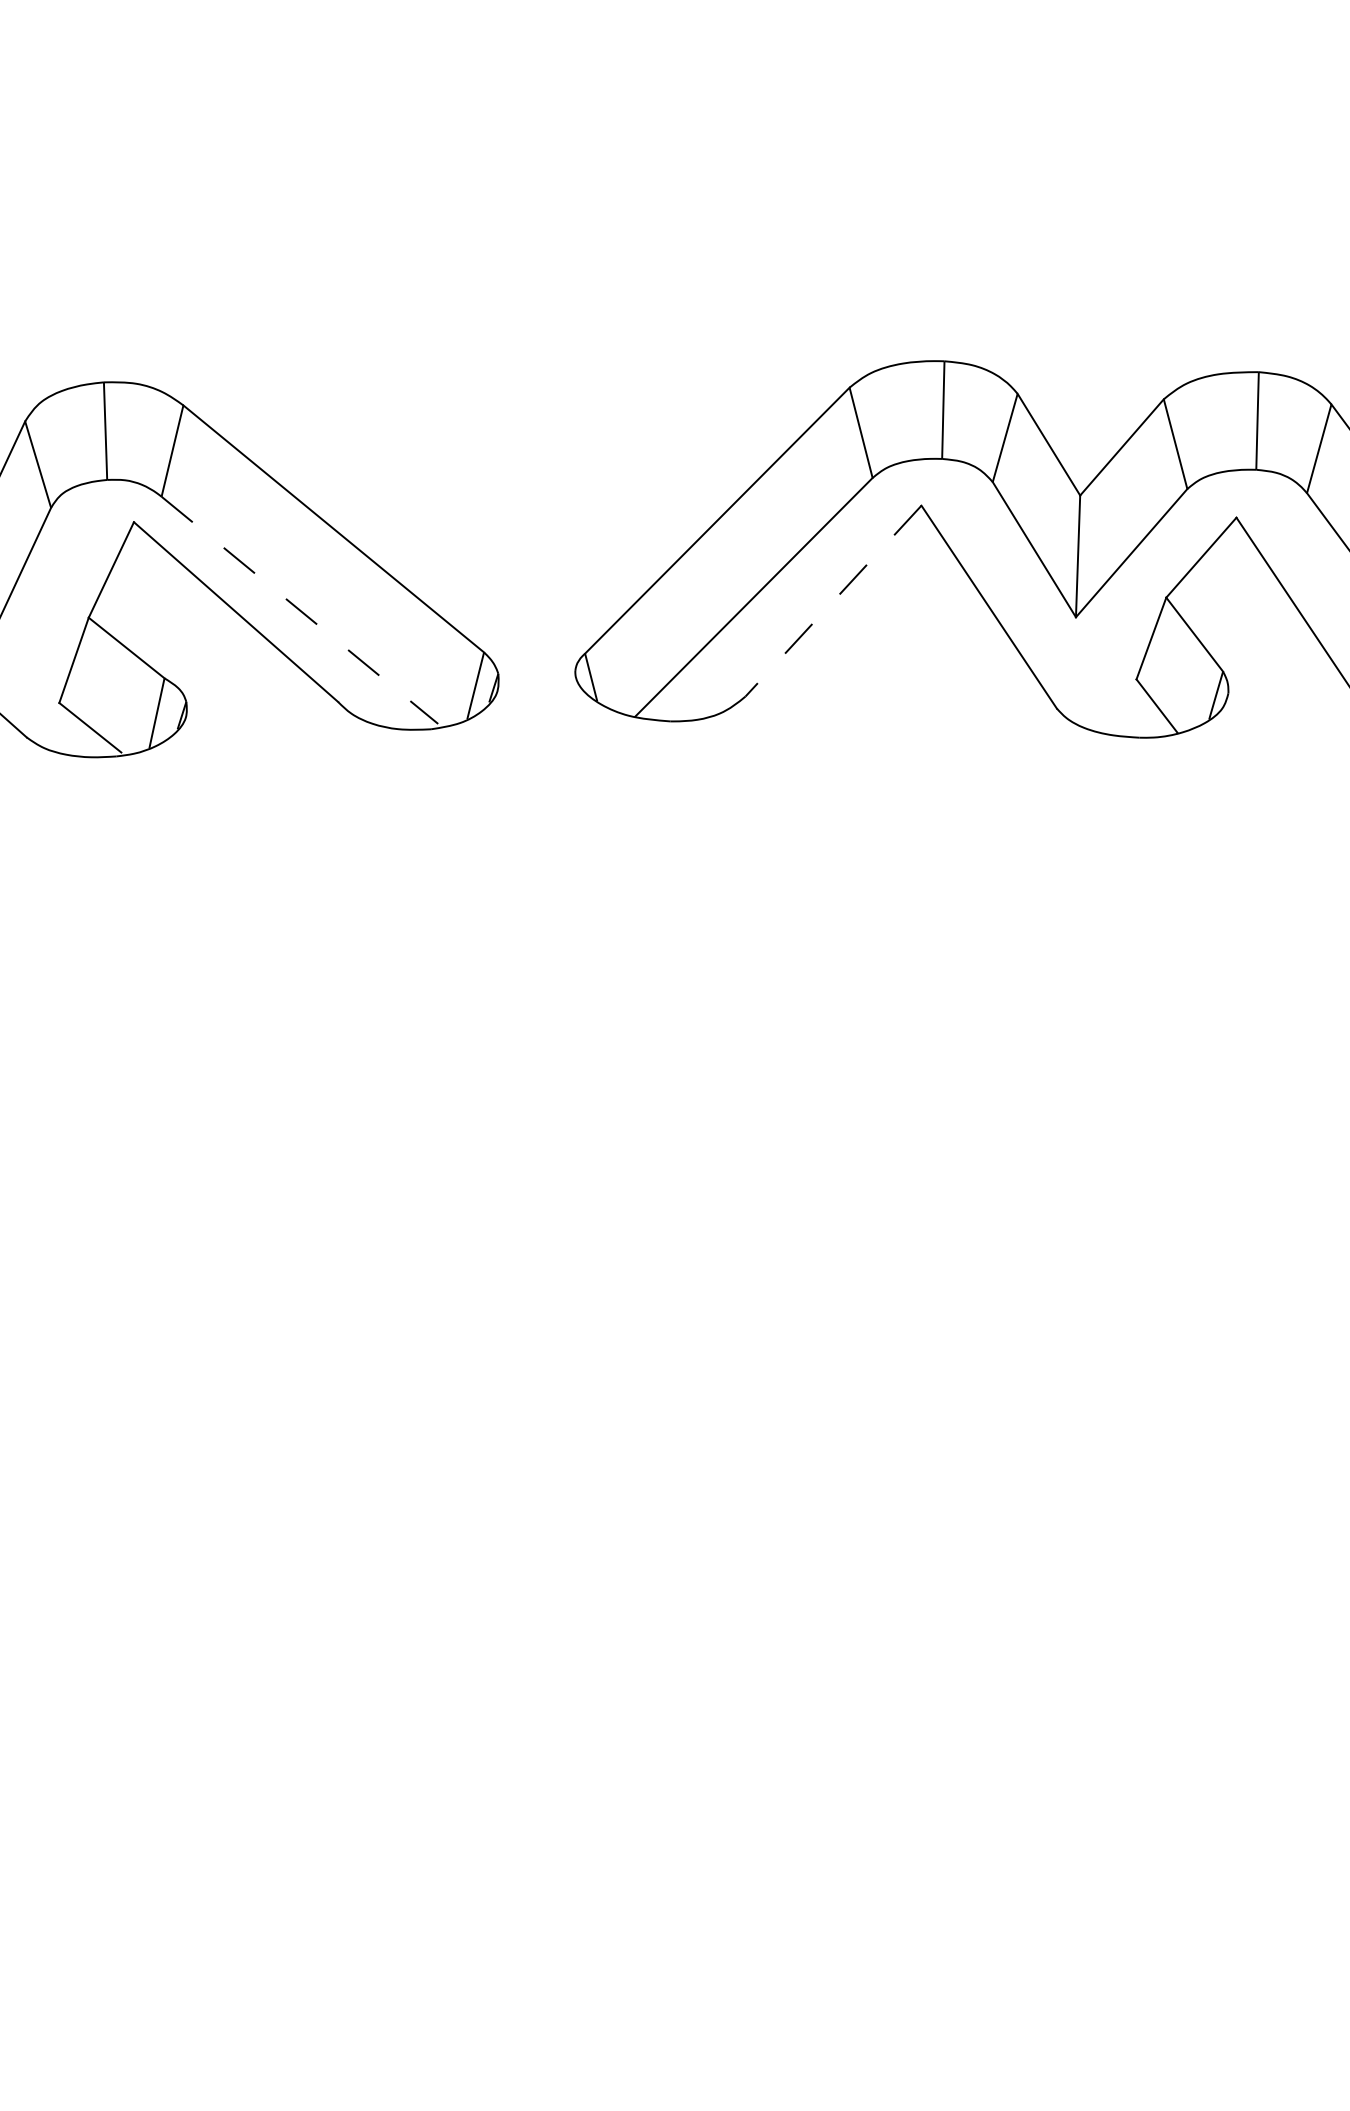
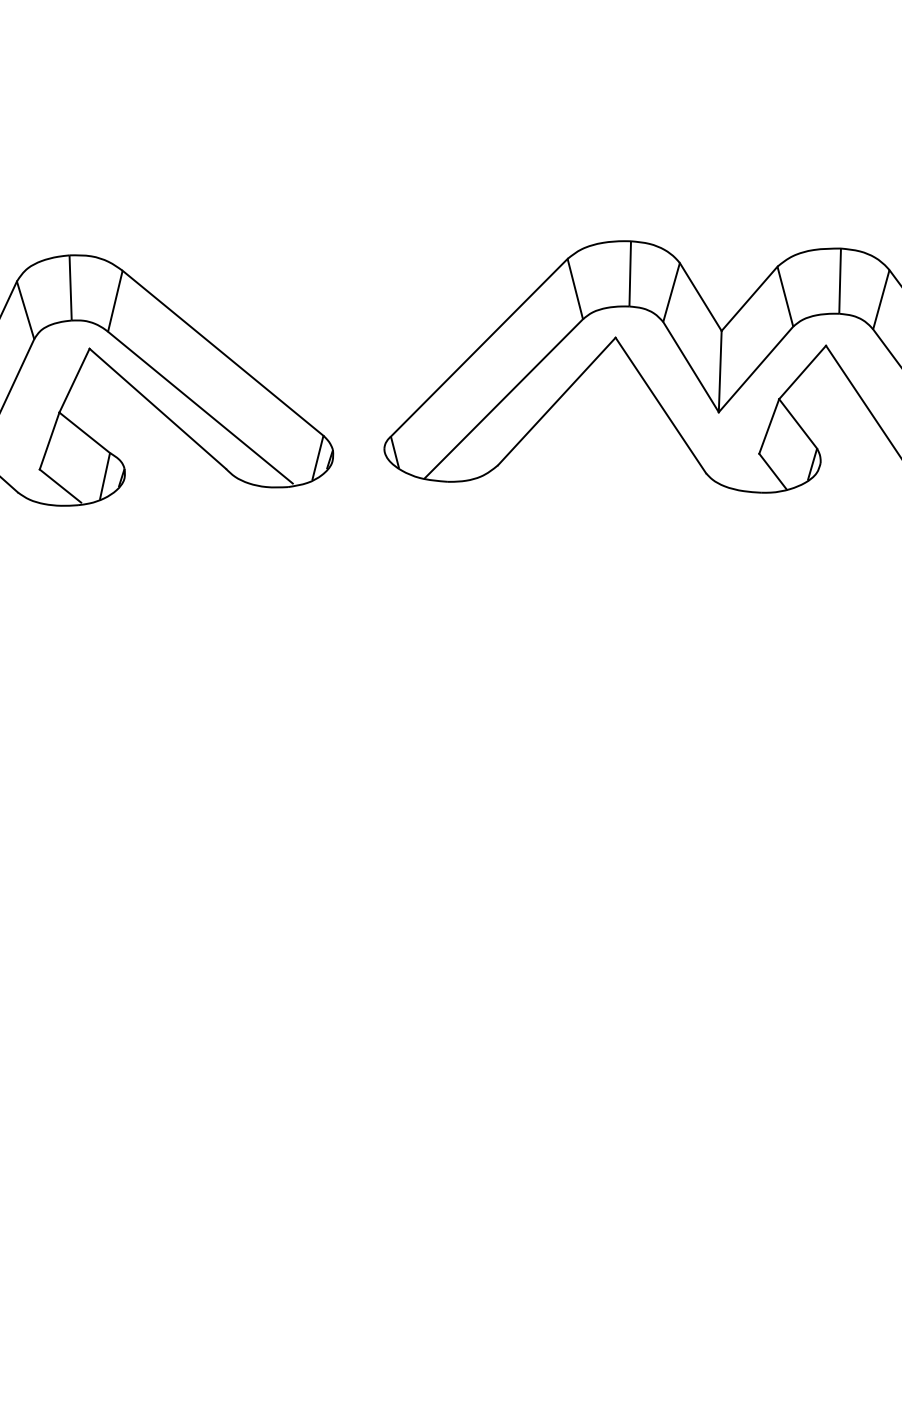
line: (832, 601) -> (556, 401), dashed -> solid
line: (299, 610) -> (200, 407), dashed -> solid

